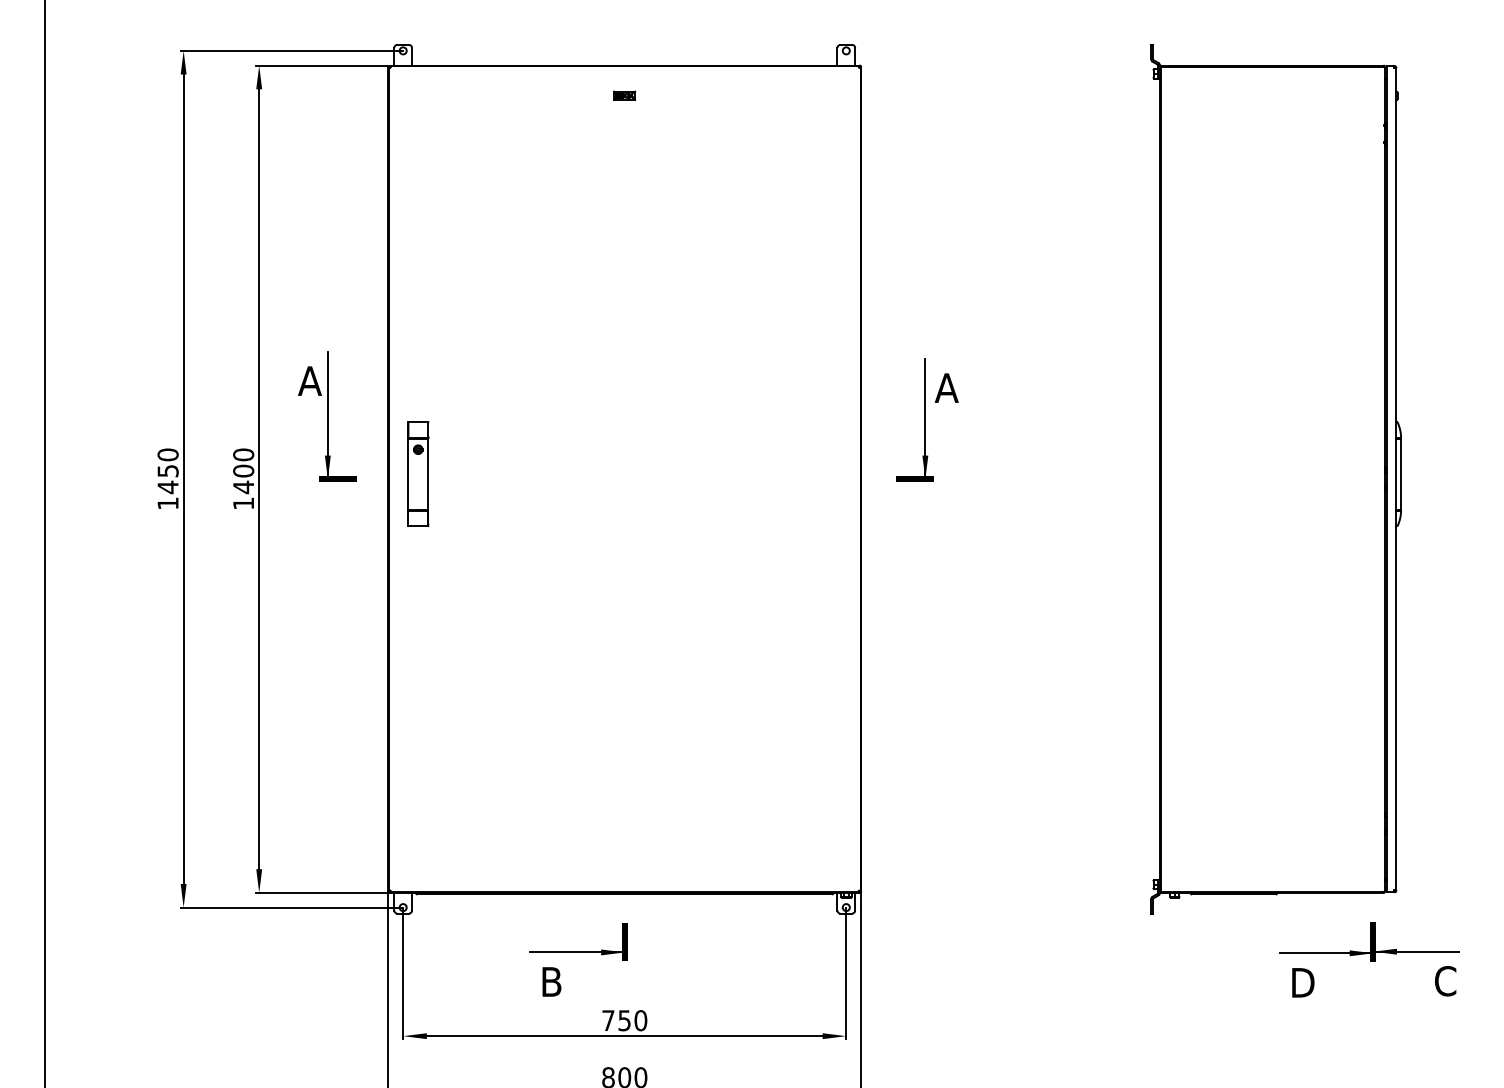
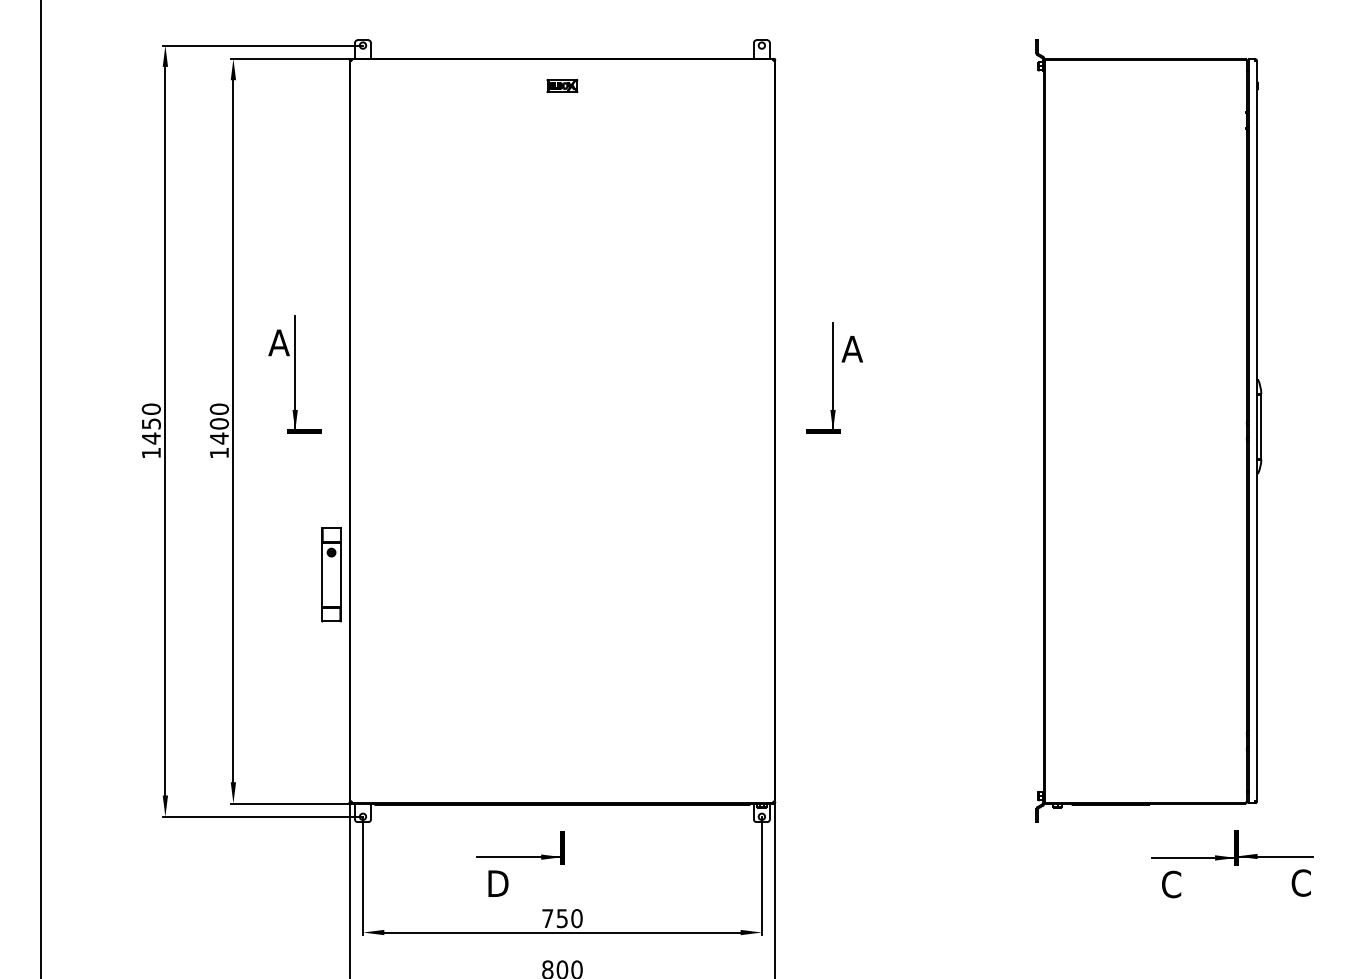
part: (624, 95) -> (562, 85), size x1.6
part: (418, 474) -> (331, 574), moved
text: (554, 981) -> (499, 883), B -> D
text: (1302, 982) -> (1172, 884), D -> C

